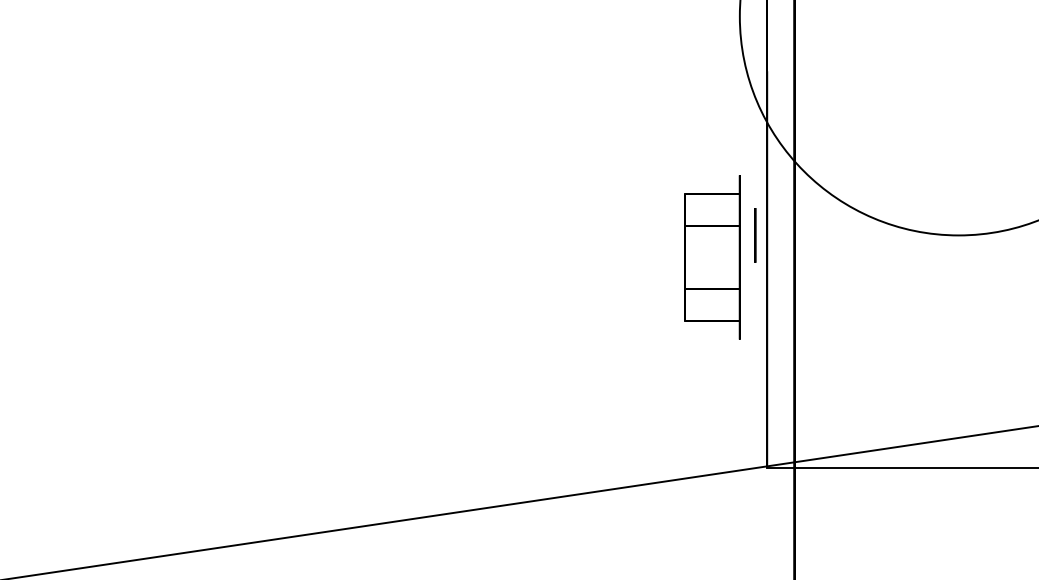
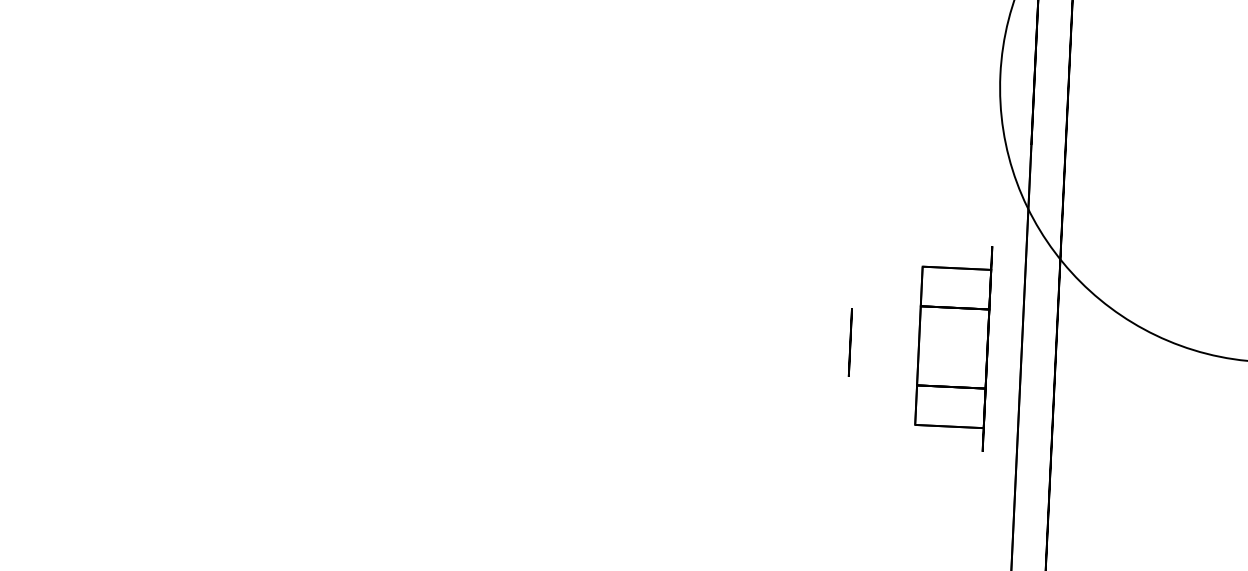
circle: (755, 235) -> (850, 342), moved
part: (712, 257) -> (953, 347), moved

